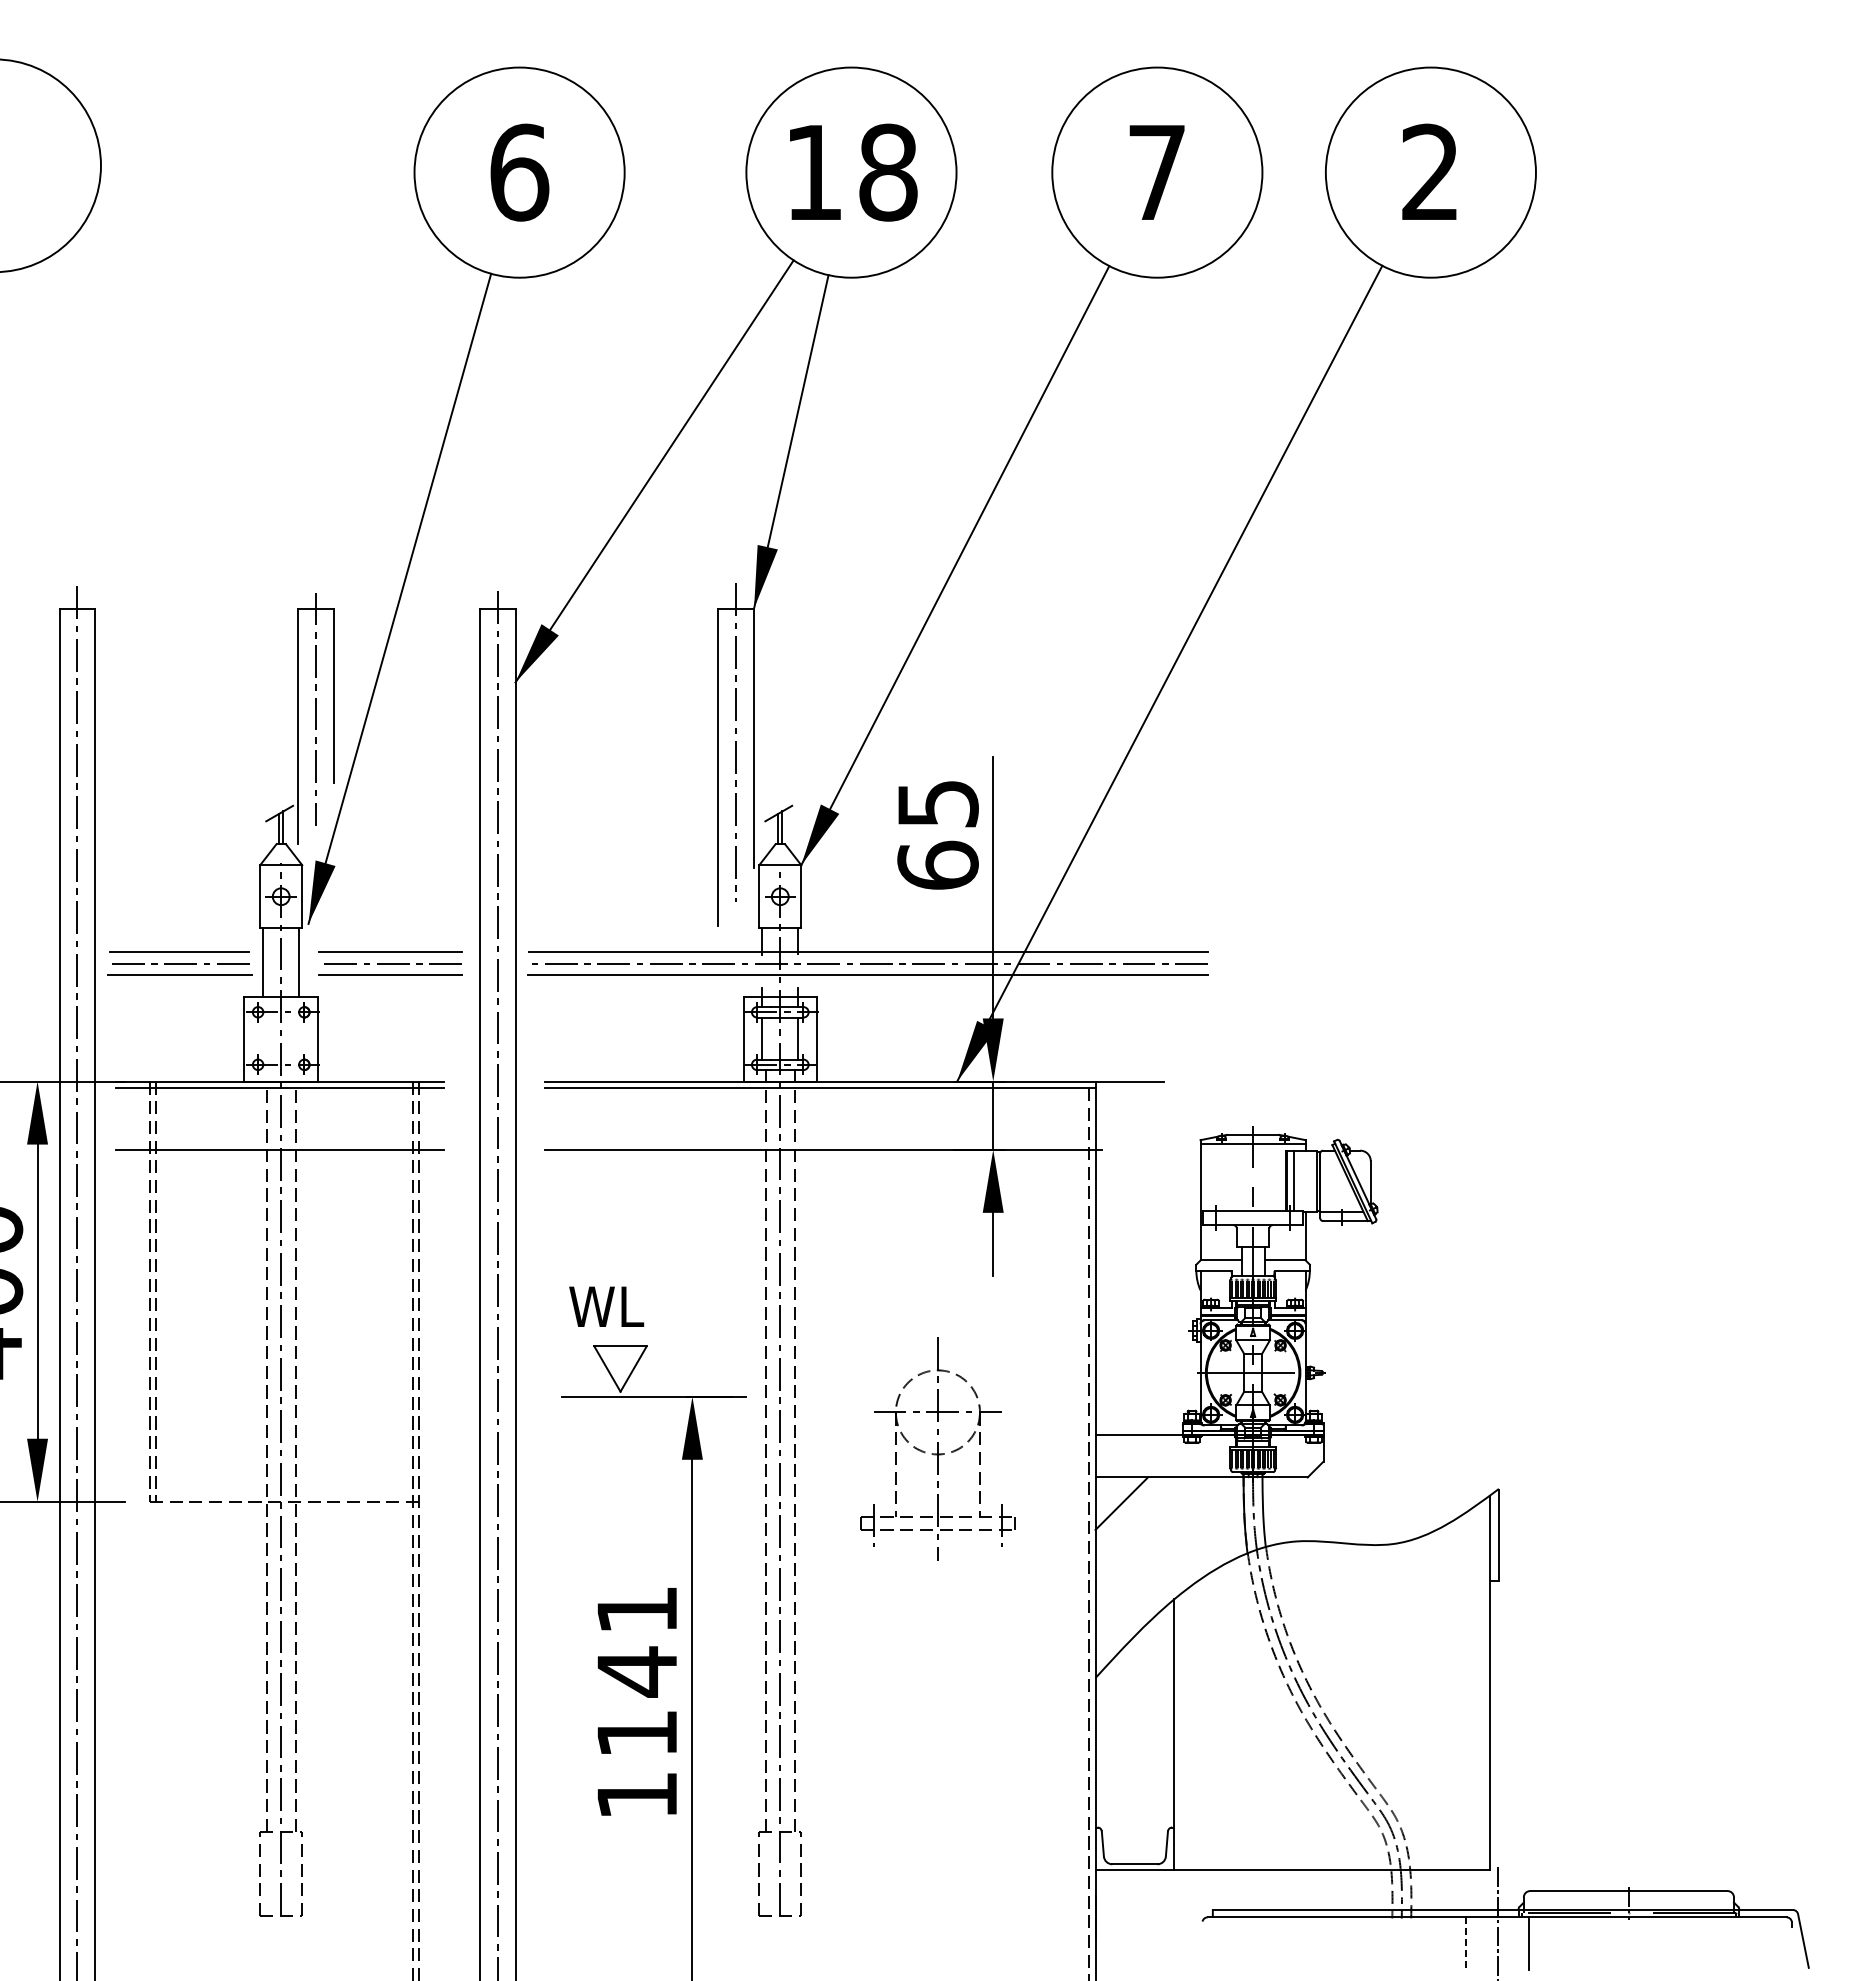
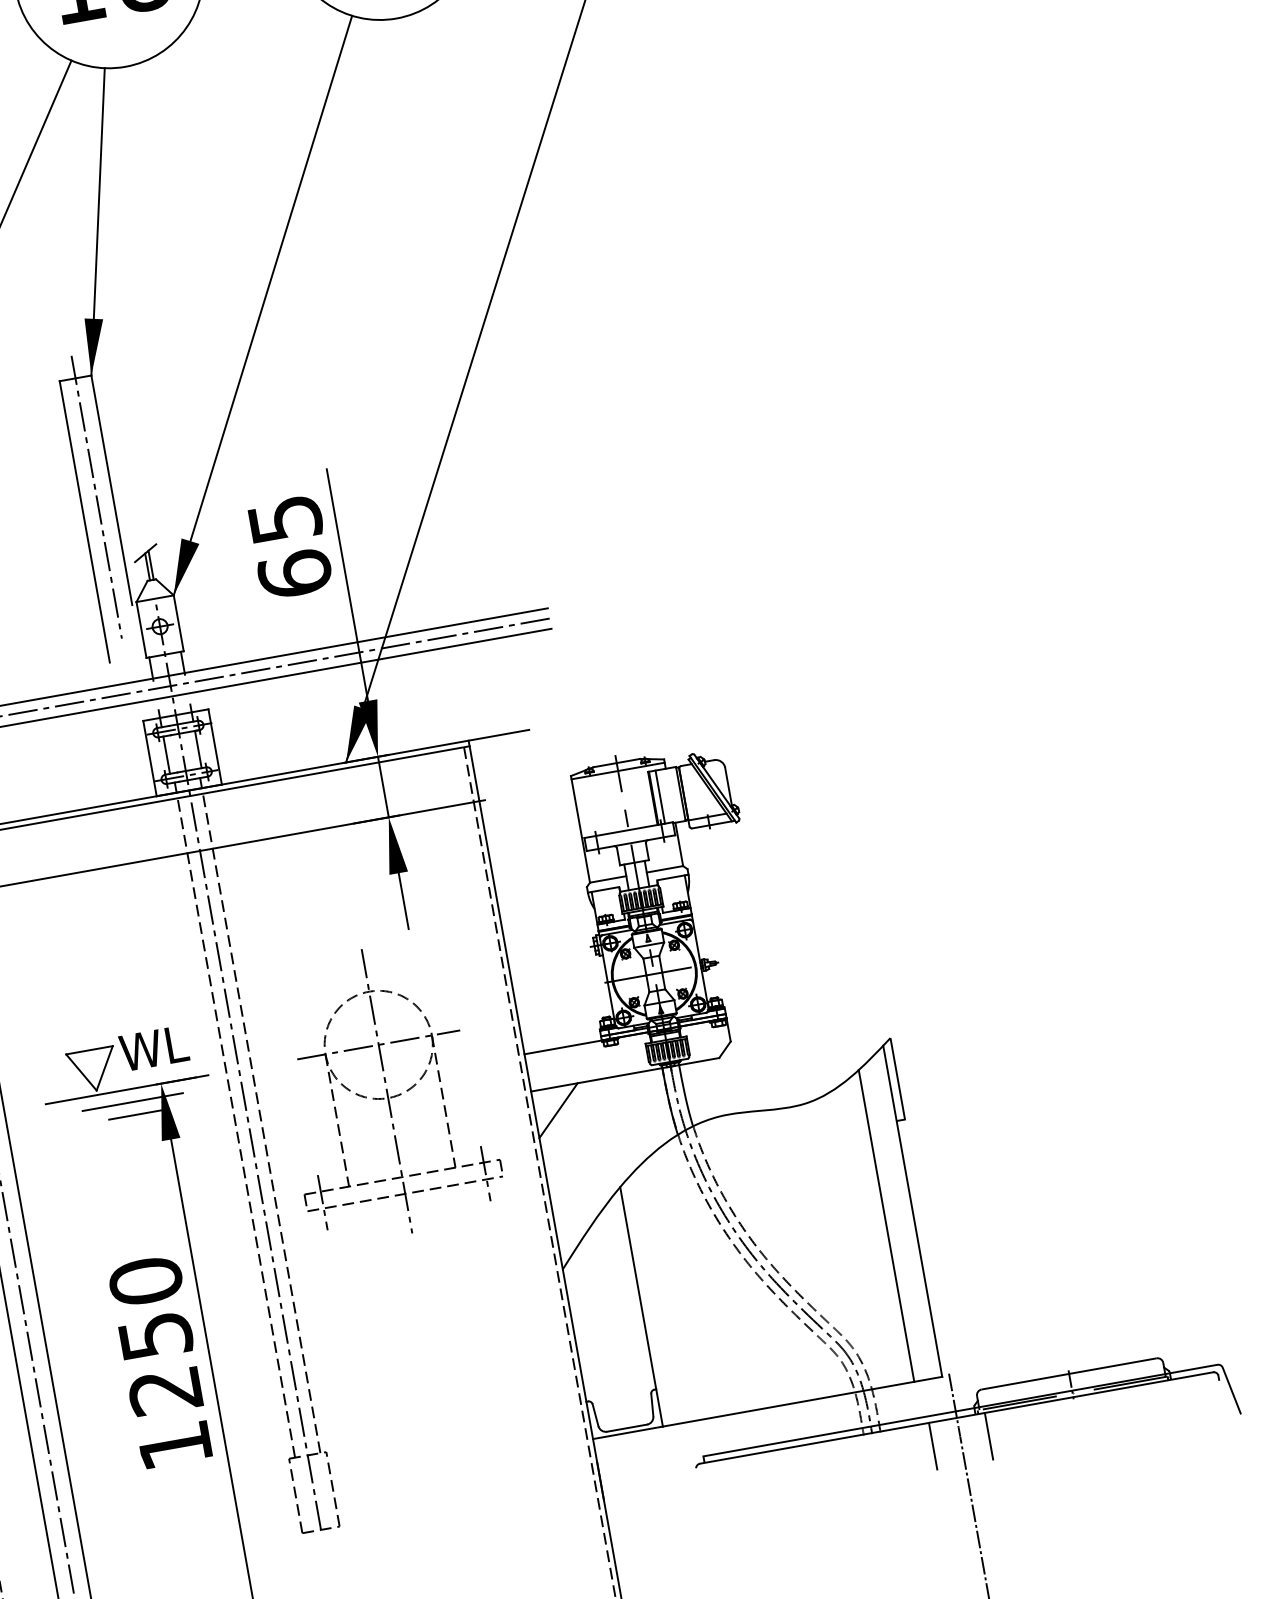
text: (606, 1306) -> (154, 1048), moved
line: (657, 1411) -> (132, 1102), added
line: (661, 1425) -> (138, 1114), added
part: (937, 1448) -> (386, 1090), size x1.43
text: (637, 1671) -> (155, 1335), 1141 -> 1250
line: (1457, 1693) -> (886, 1225), added
line: (1466, 1944) -> (933, 1446), dashed -> solid

